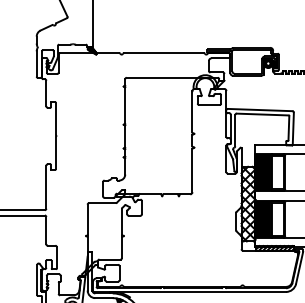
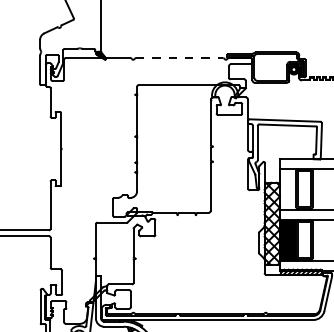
line: (164, 53) -> (180, 58), solid -> dashed
fill: (263, 172) -> (288, 189), removed

